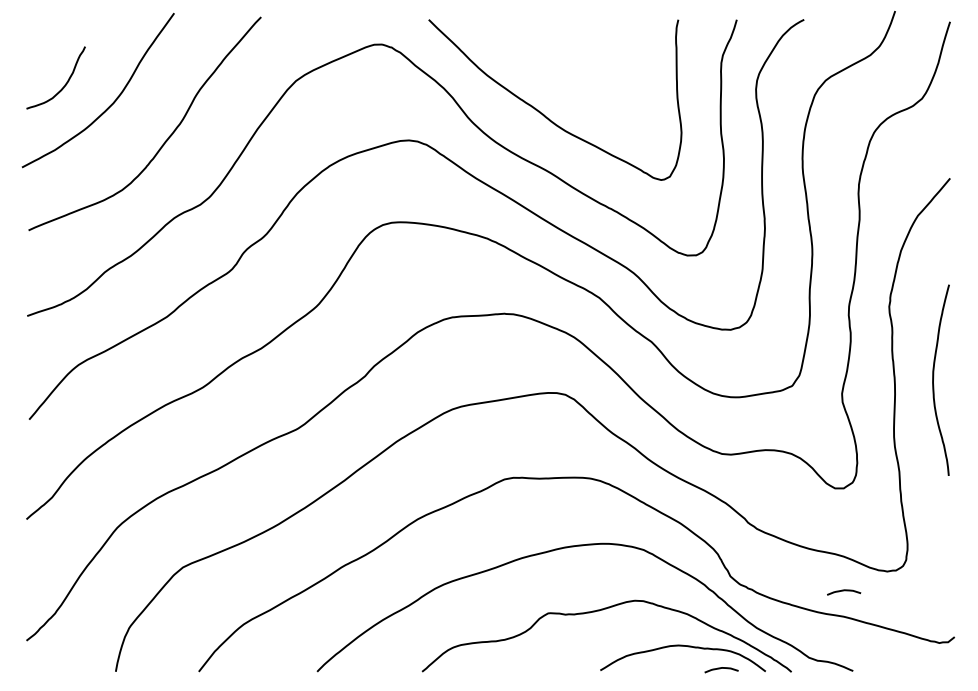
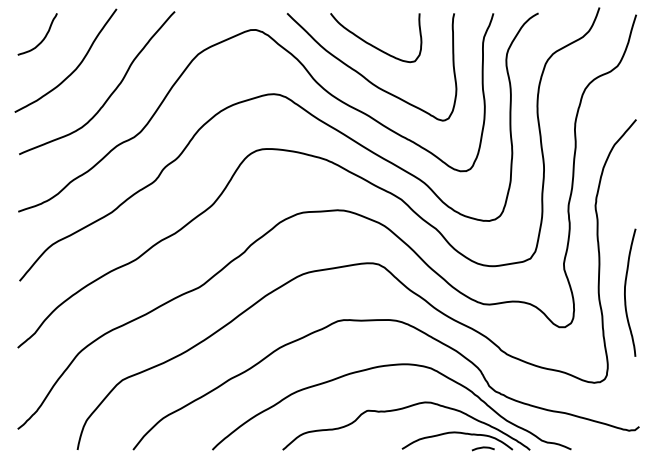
curve: (556, 66) -> (372, 44), added
curve: (64, 82) -> (43, 37), moved
curve: (934, 379) -> (625, 292), moved
curve: (842, 591) -> (564, 396), removed

